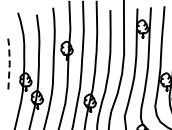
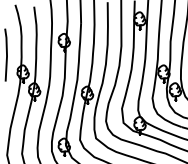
line: (9, 62) -> (6, 54), dashed -> solid

